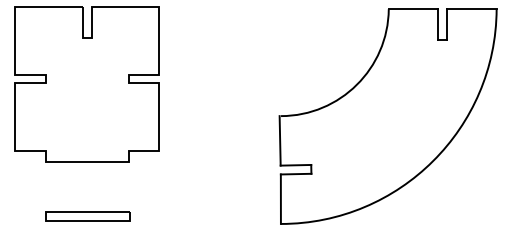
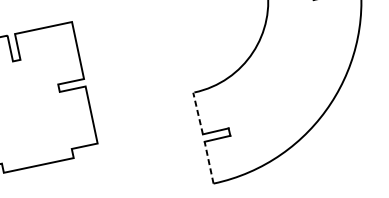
line: (280, 140) -> (198, 113), solid -> dashed
line: (280, 199) -> (208, 163), solid -> dashed

